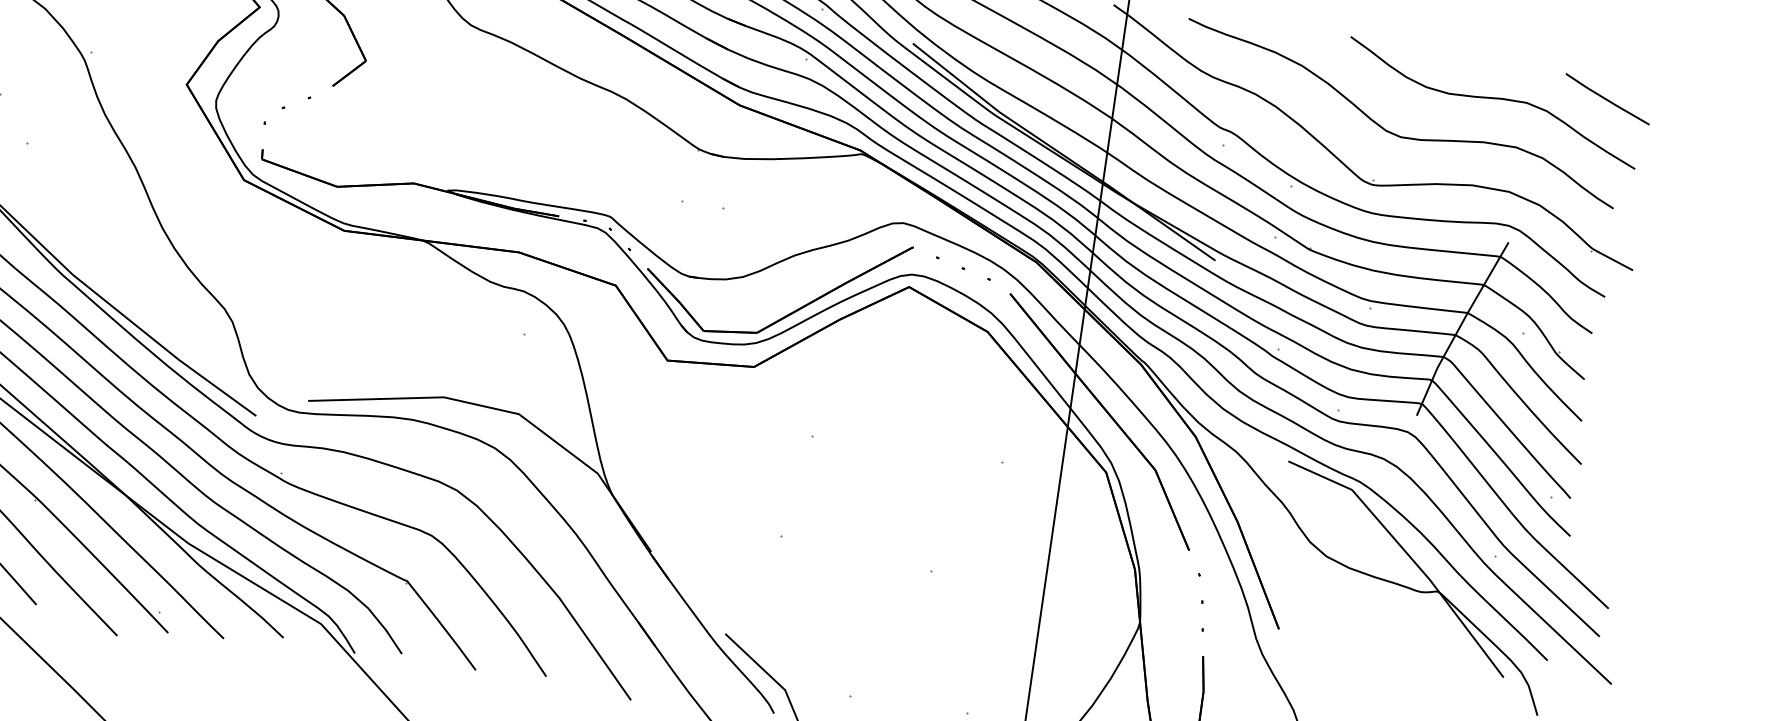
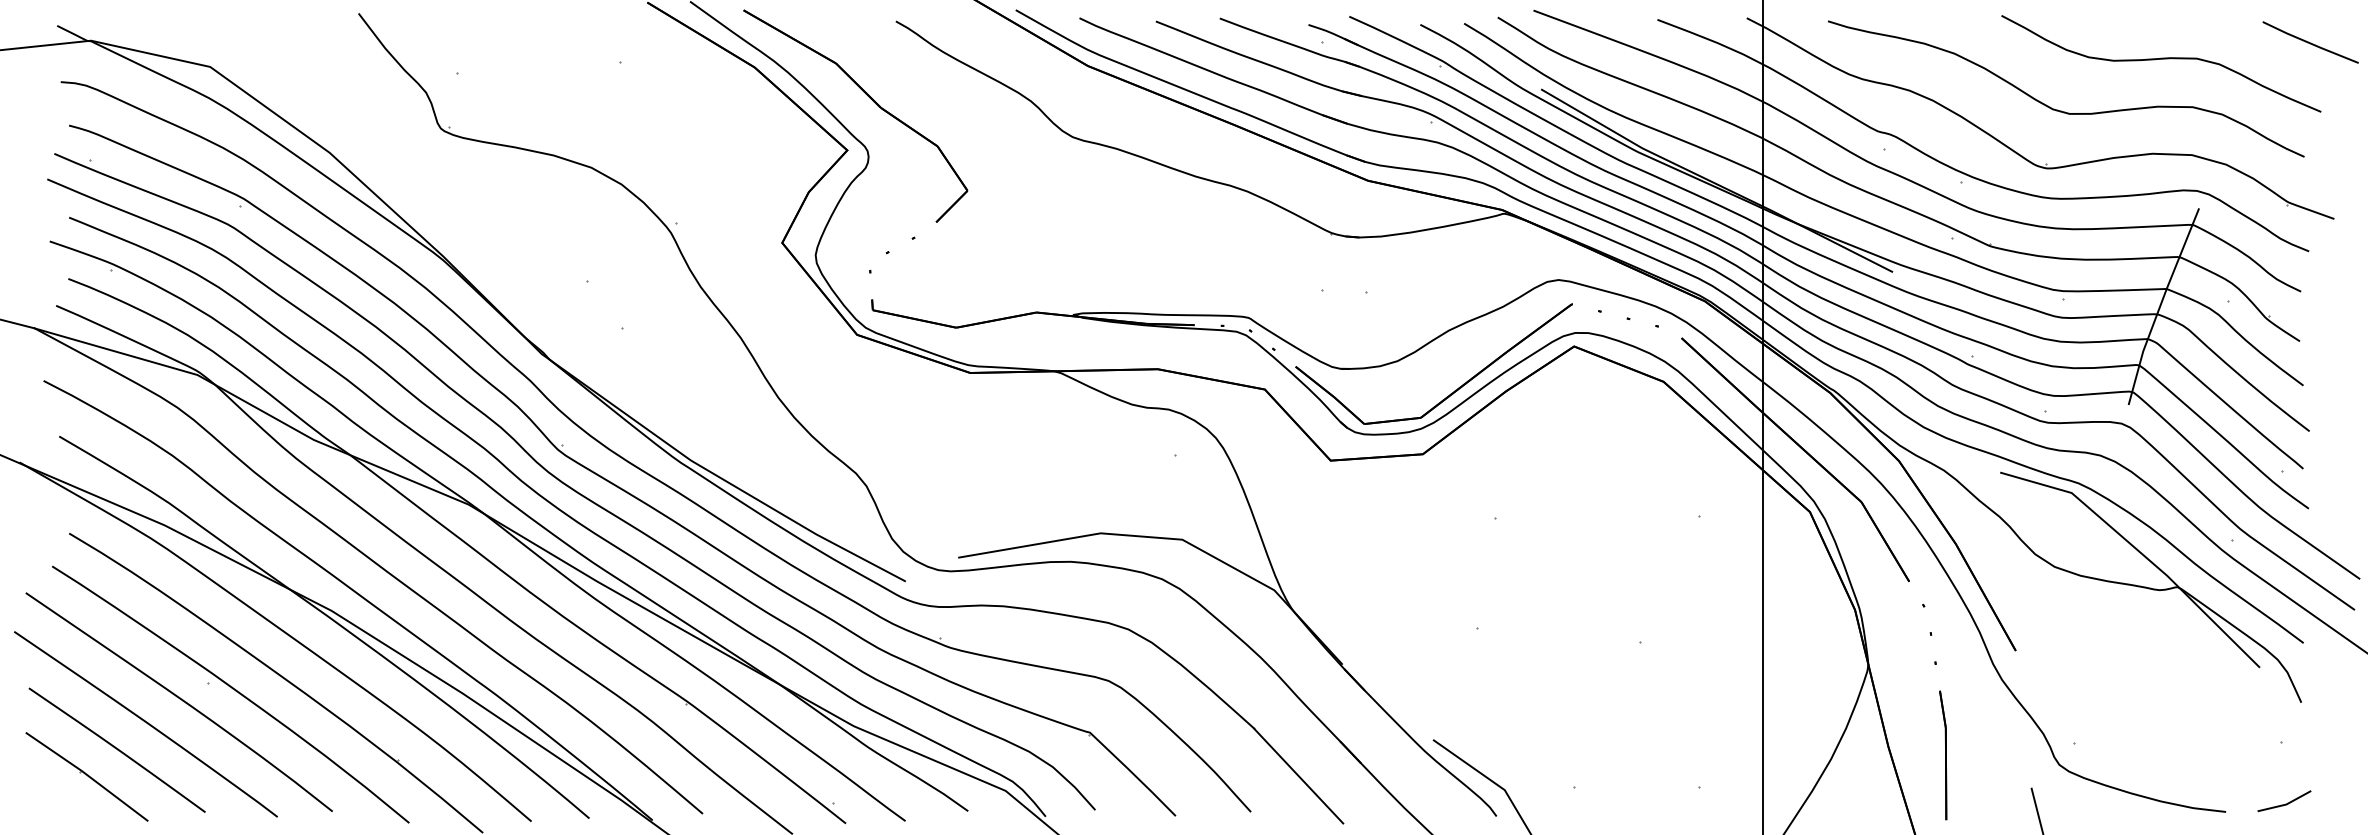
line: (1607, 99) -> (2310, 42), moved

